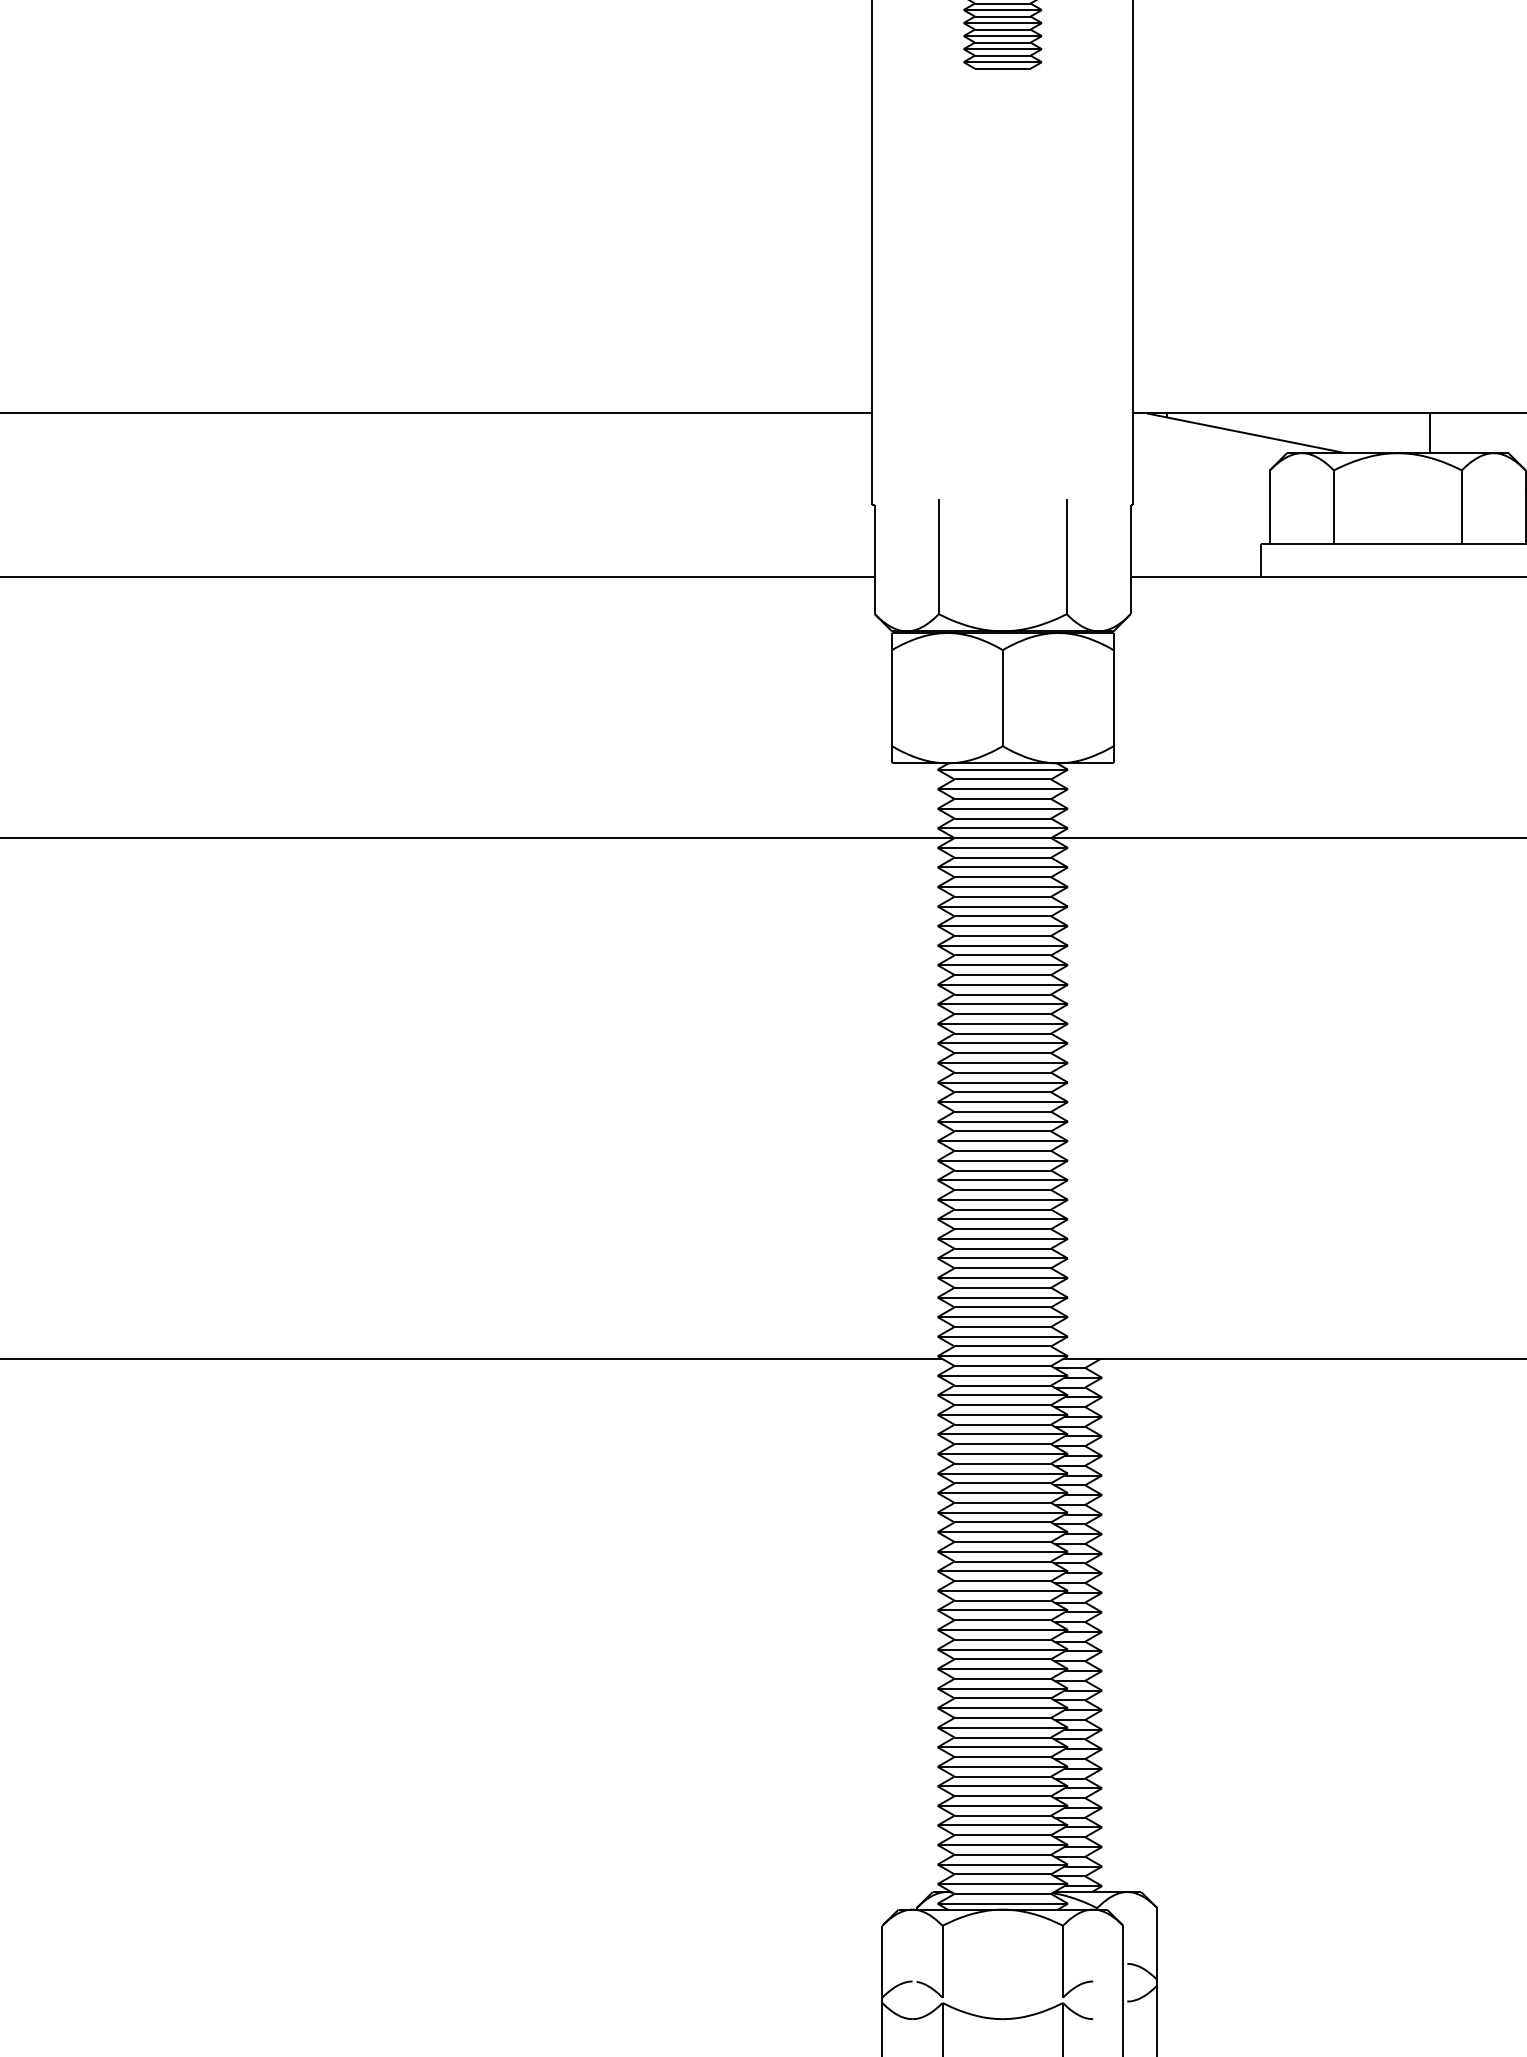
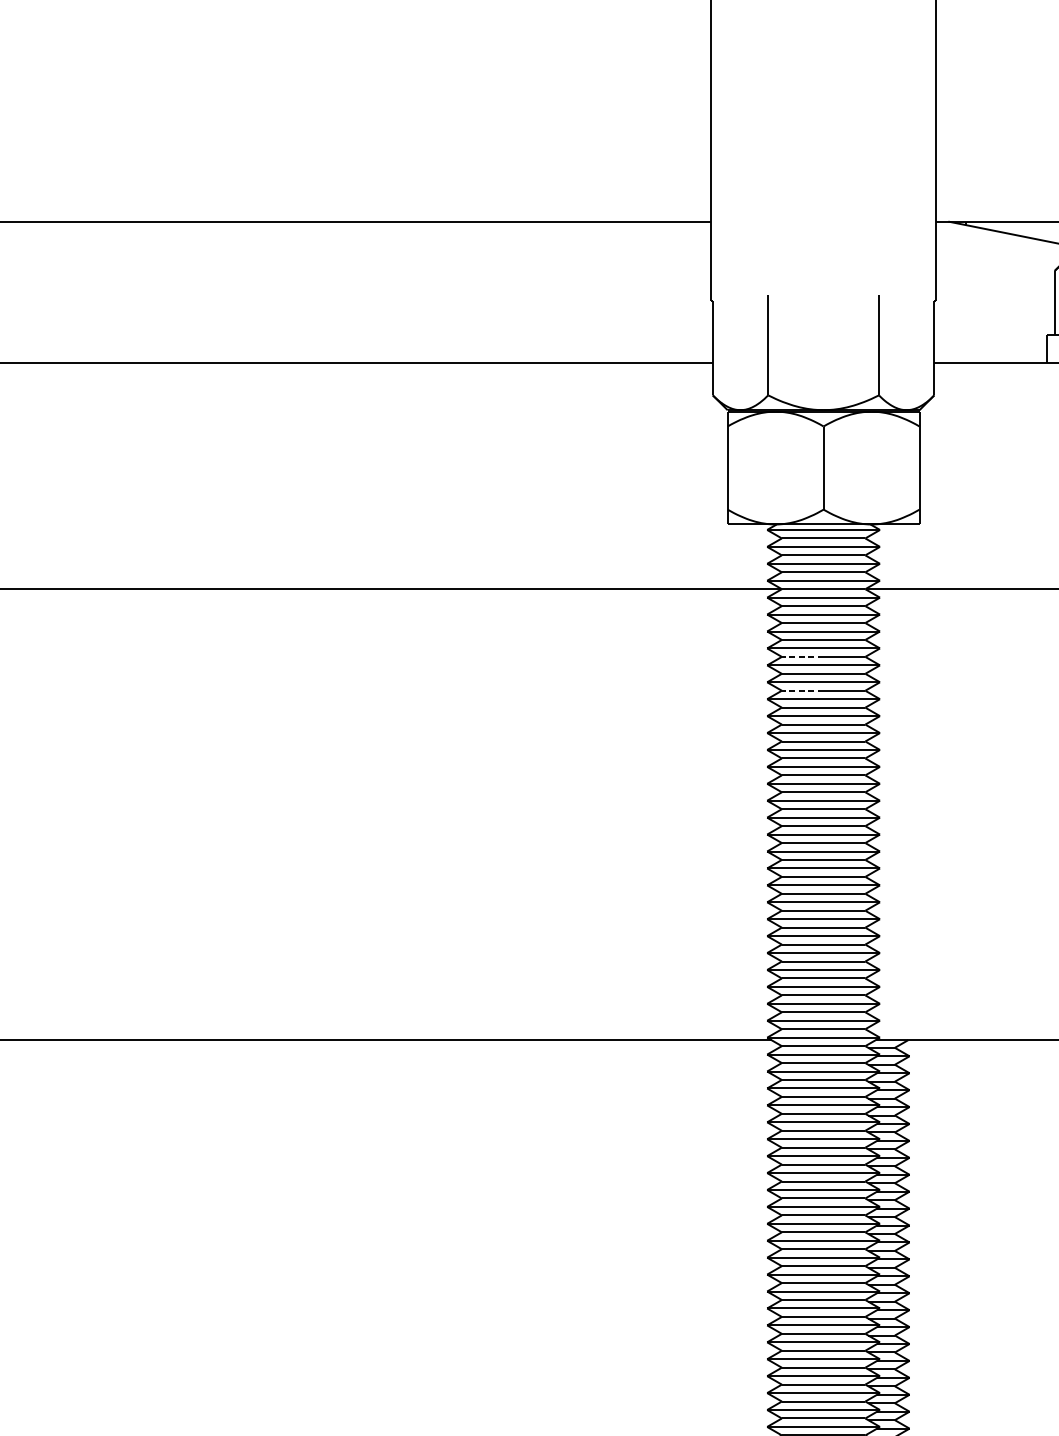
line: (978, 916) -> (802, 657), solid -> dashed
line: (978, 955) -> (802, 690), solid -> dashed

